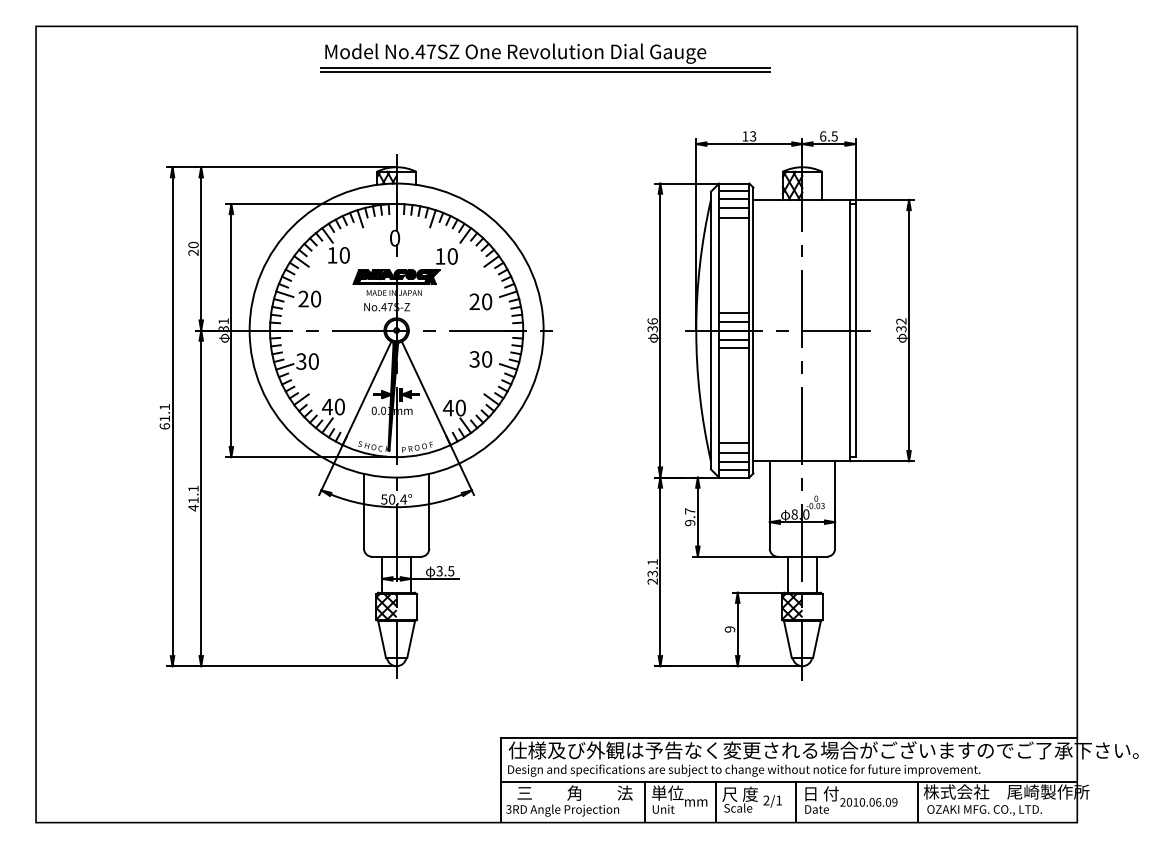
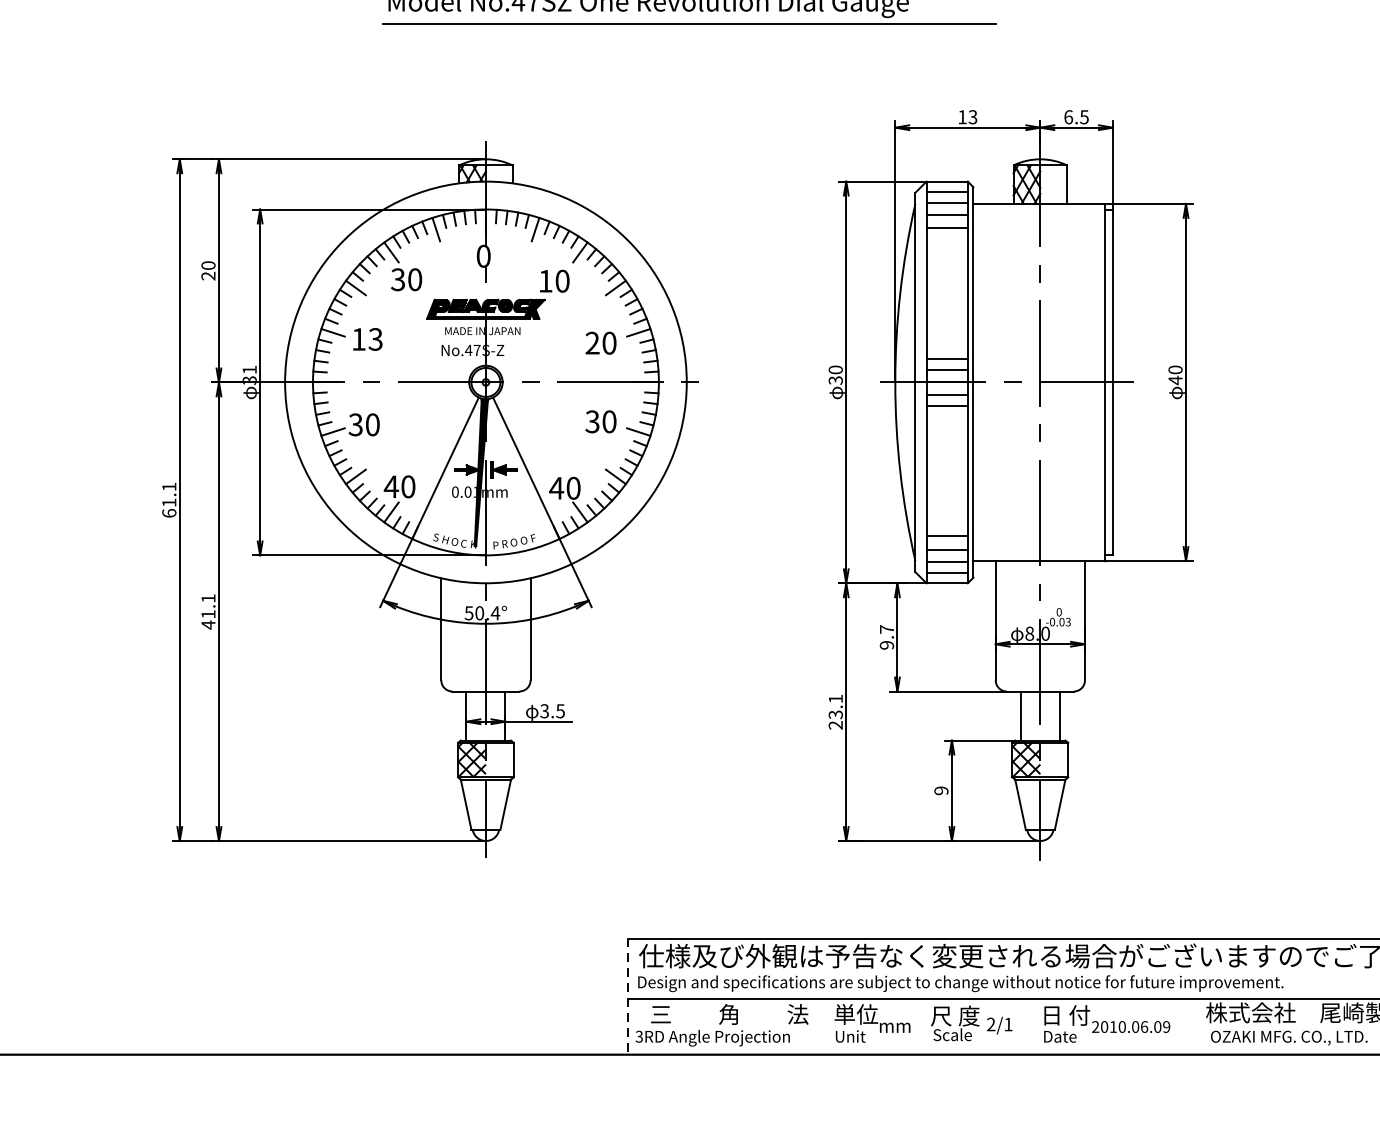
line: (545, 71) -> (689, 28), removed
text: (332, 255) -> (398, 279), 10 -> 30
text: (309, 298) -> (366, 338), 20 -> 13
text: (652, 321) -> (835, 370), 36 -> 30
text: (901, 325) -> (1175, 375), 32 -> 40
line: (500, 779) -> (627, 995), solid -> dashed
line: (644, 800) -> (824, 1024), removed
line: (716, 800) -> (922, 1024), removed
line: (796, 800) -> (1032, 1024), removed
line: (917, 800) -> (1197, 1024), removed

